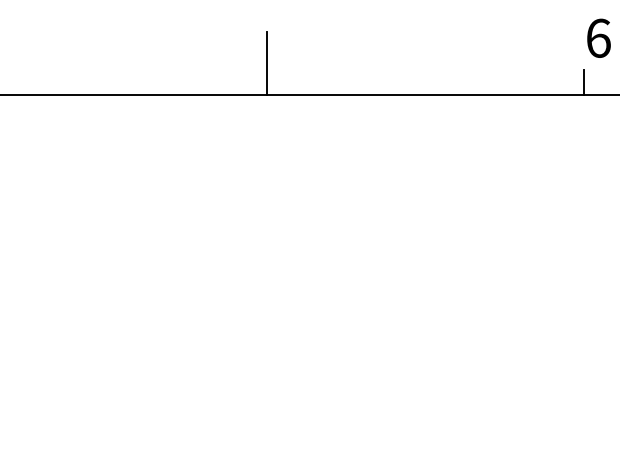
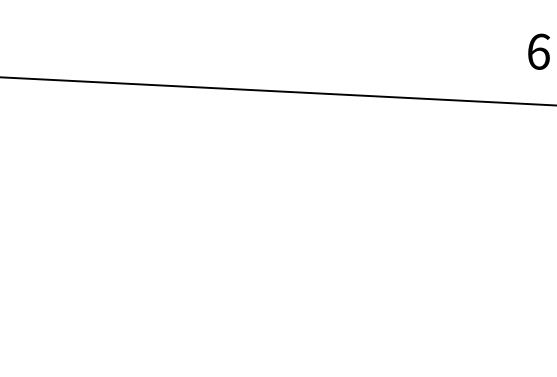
line: (267, 63) -> (231, 59), removed
line: (584, 82) -> (523, 91), removed

